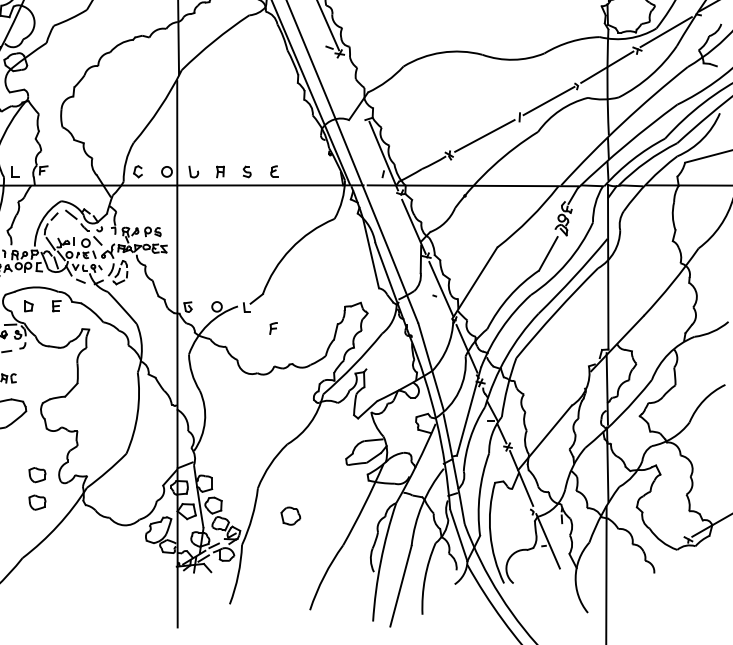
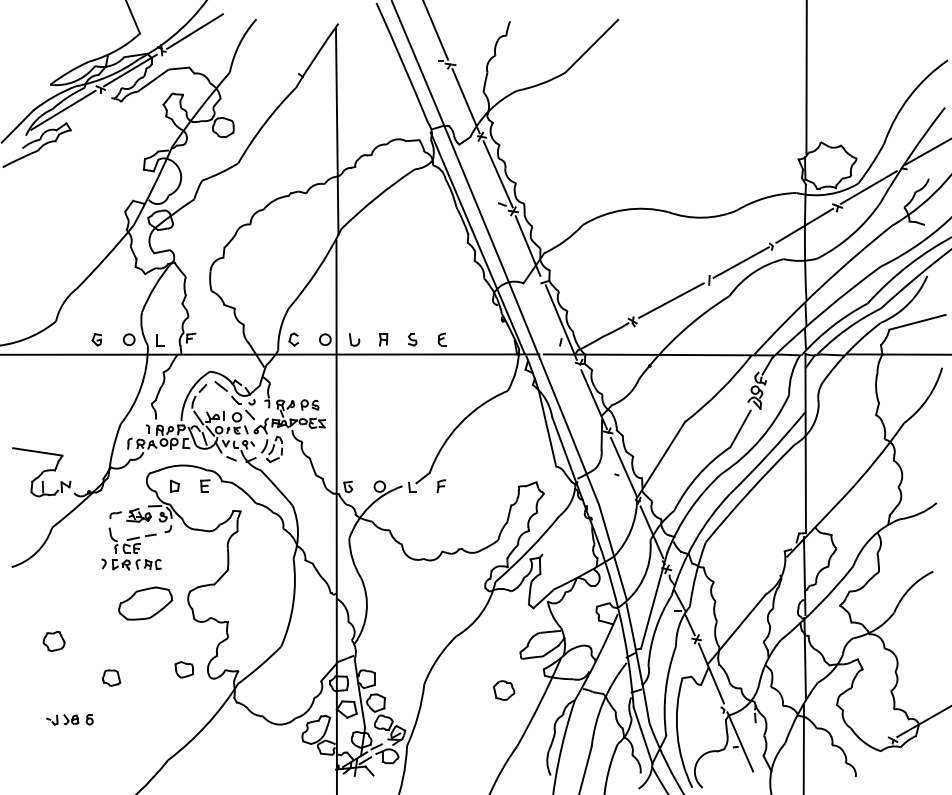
line: (352, 85) -> (527, 245), added
part: (272, 327) -> (440, 485), moved
part: (36, 502) -> (183, 699), removed
part: (291, 516) -> (504, 690), moved

